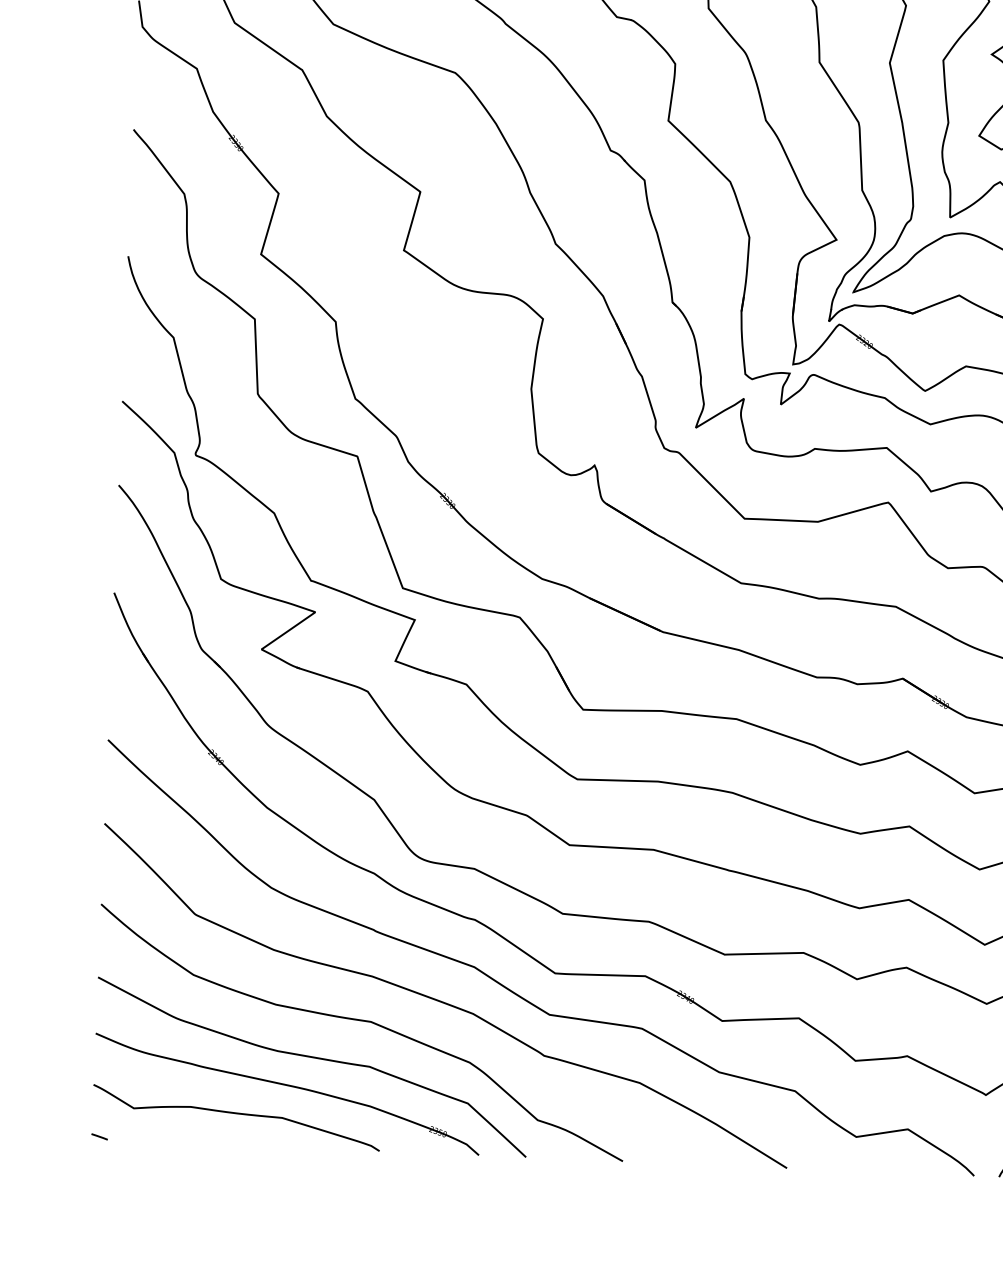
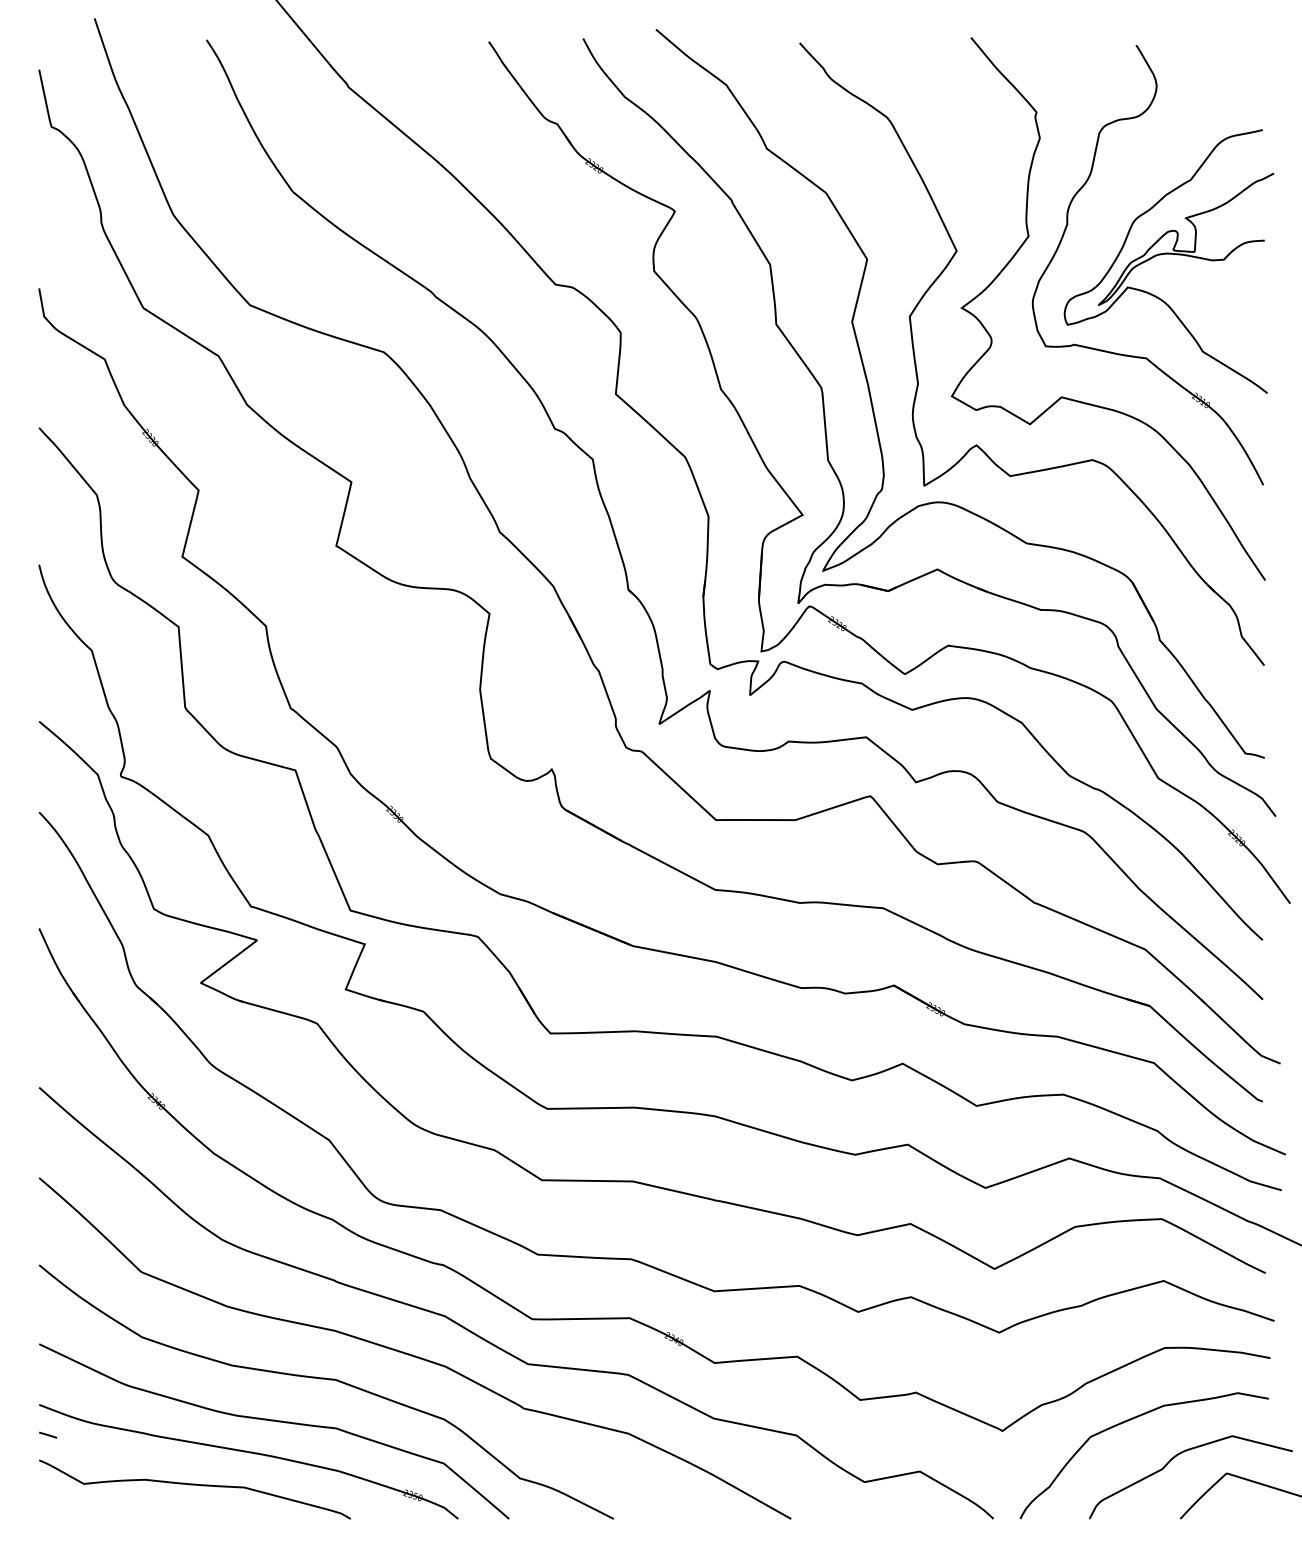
line: (100, 1136) -> (48, 1434), moved

